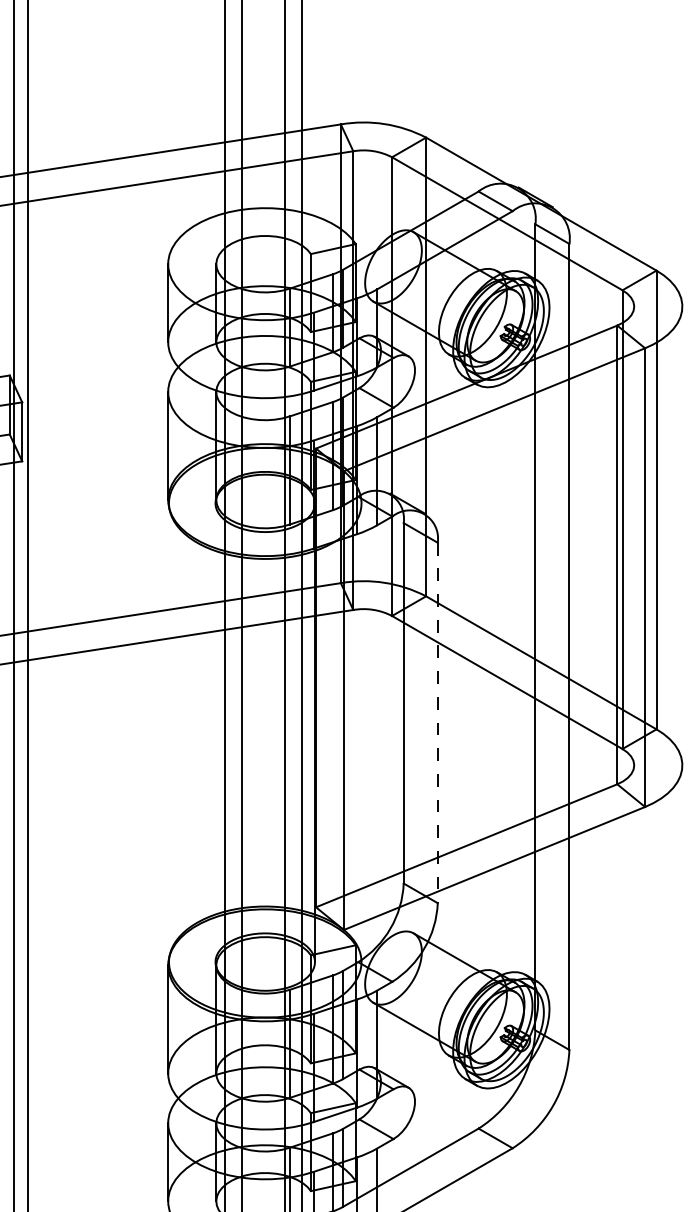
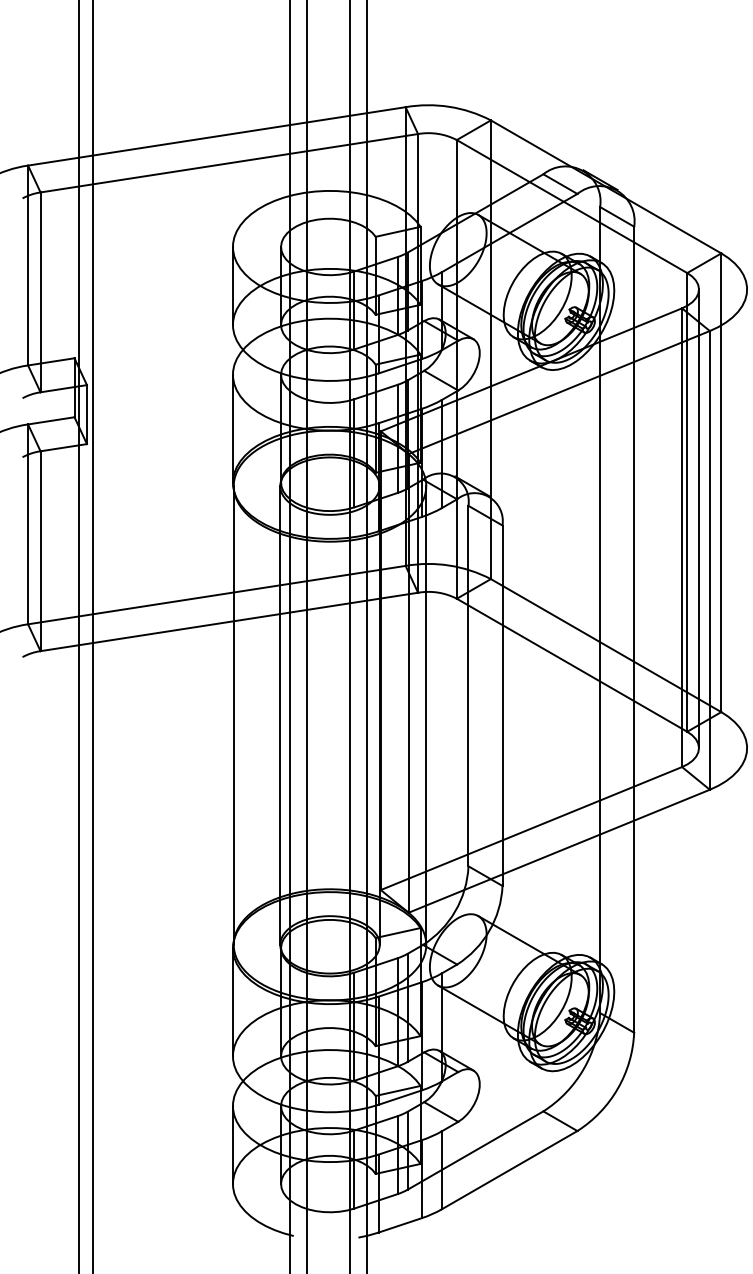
line: (634, 535) -> (699, 518), added
line: (437, 723) -> (502, 706), dashed -> solid
line: (168, 732) -> (233, 715), added
line: (215, 732) -> (280, 715), added
line: (361, 732) -> (426, 715), added

